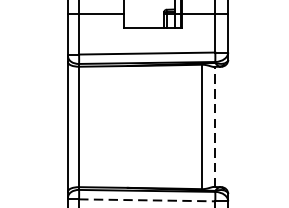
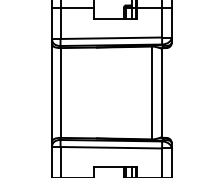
line: (214, 126) -> (161, 92), dashed -> solid
line: (147, 200) -> (111, 147), dashed -> solid

